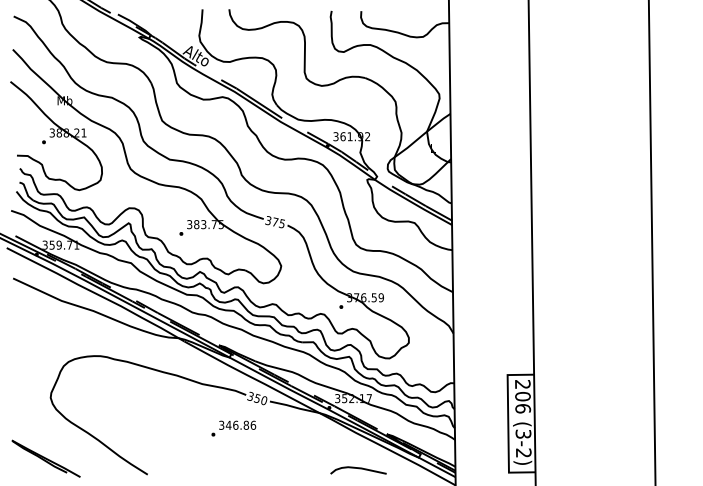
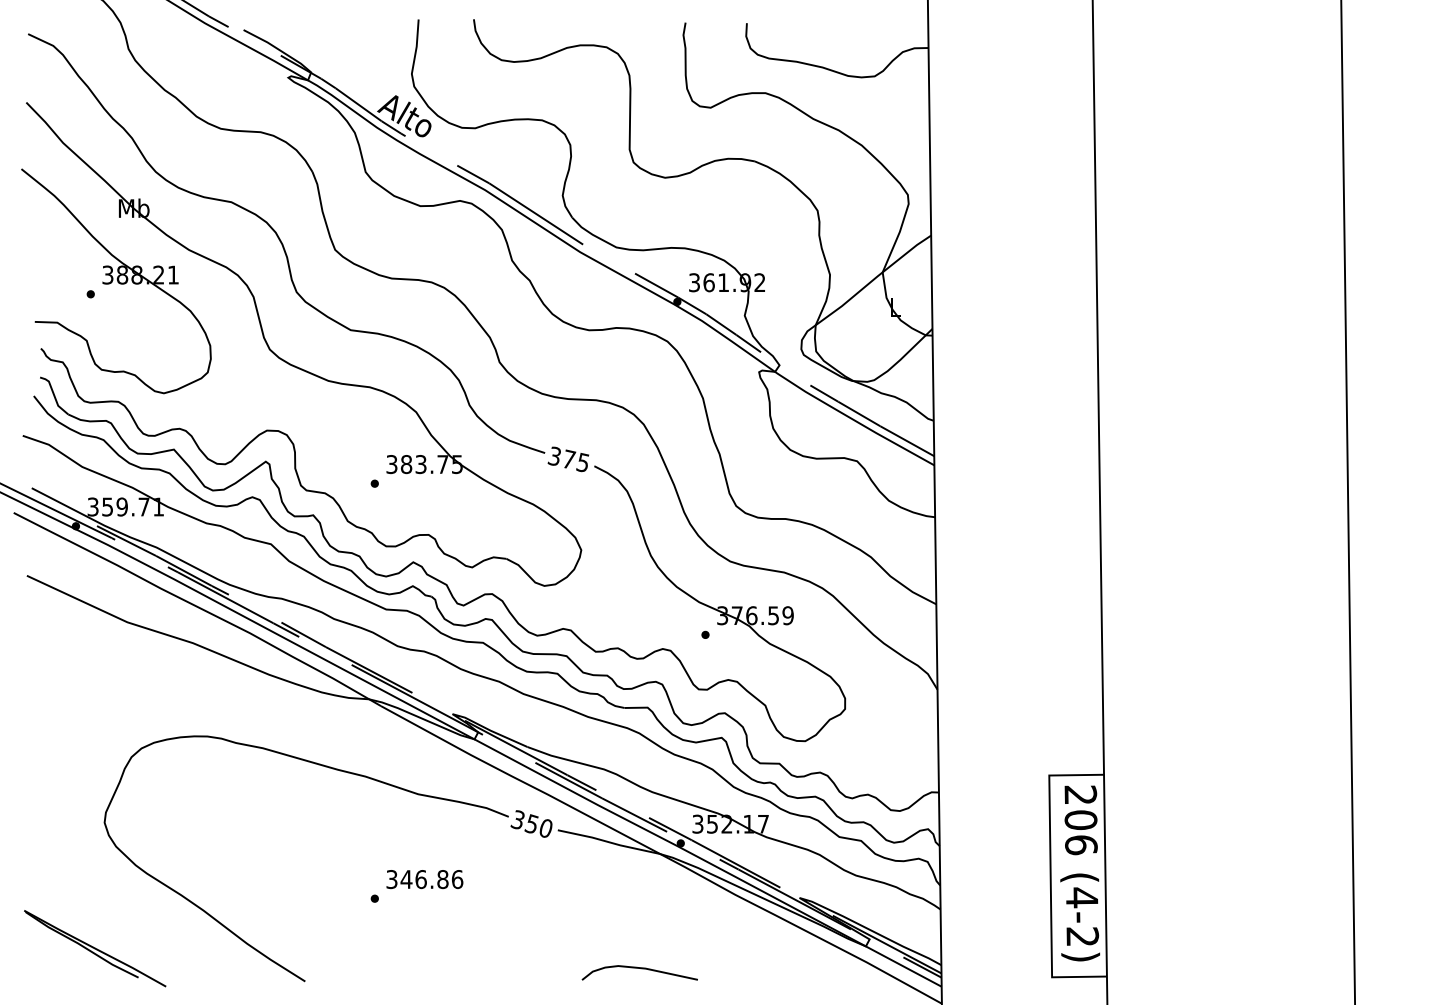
text: (233, 428) -> (416, 886), moved
text: (523, 434) -> (1082, 898), (3-2) -> (4-2)
curve: (358, 469) -> (639, 970), moved

